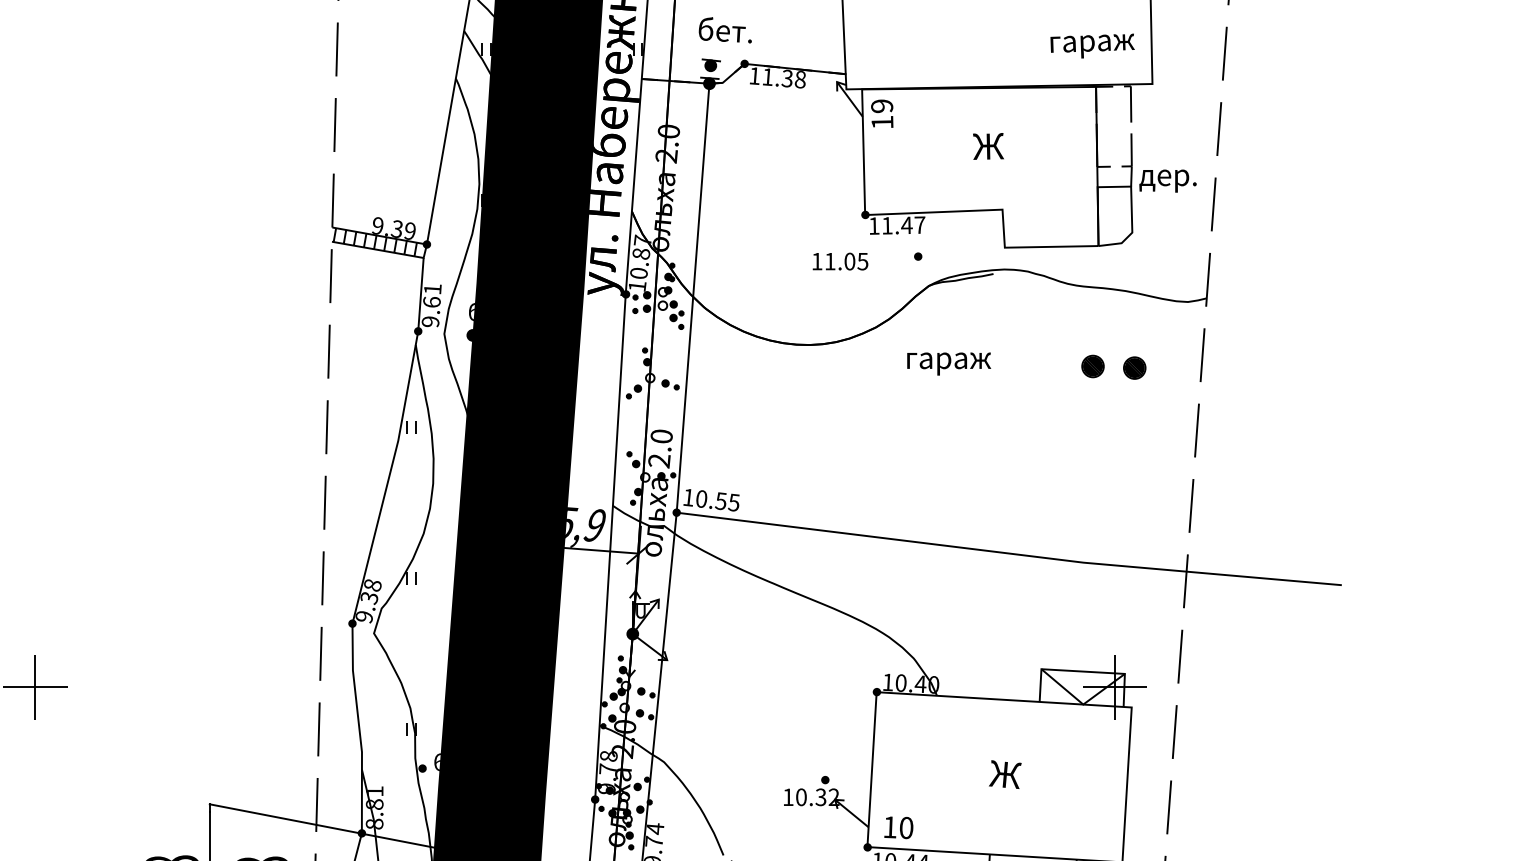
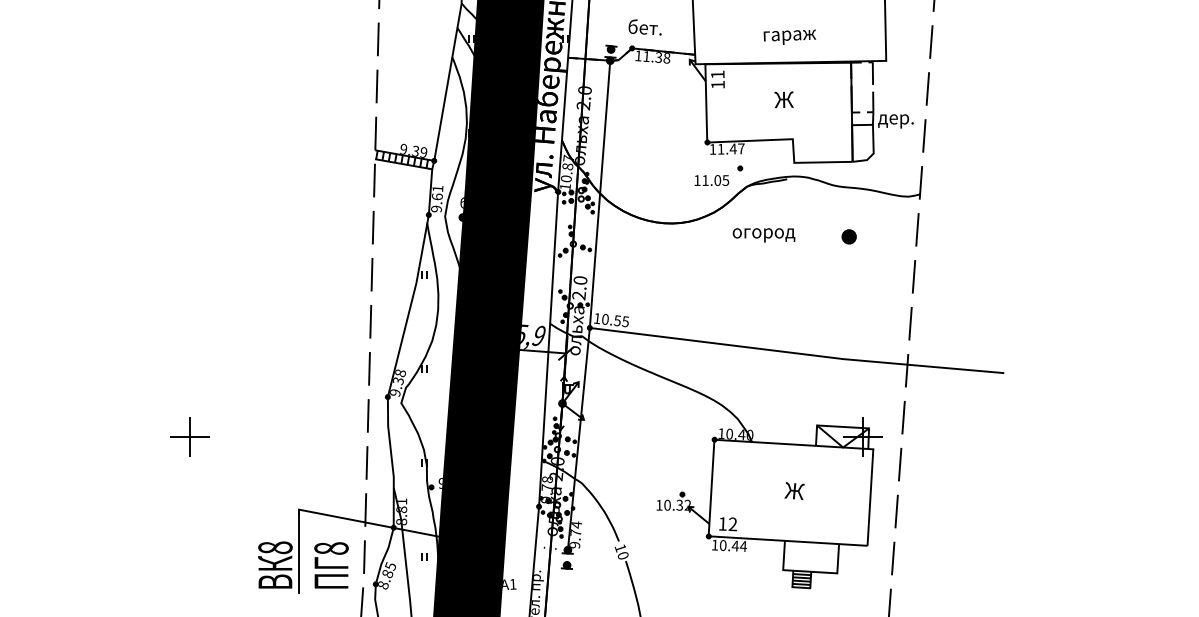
text: (724, 30) -> (644, 27), moved
text: (1091, 44) -> (789, 36), moved
text: (881, 105) -> (717, 74), 19 -> 11
text: (839, 261) -> (711, 180), moved
text: (955, 364) -> (763, 235), гараж -> огород
part: (1133, 367) -> (874, 237), removed
text: (436, 762) -> (440, 483), 6.41 -> 9.60
text: (905, 828) -> (732, 524), 10 -> 12

